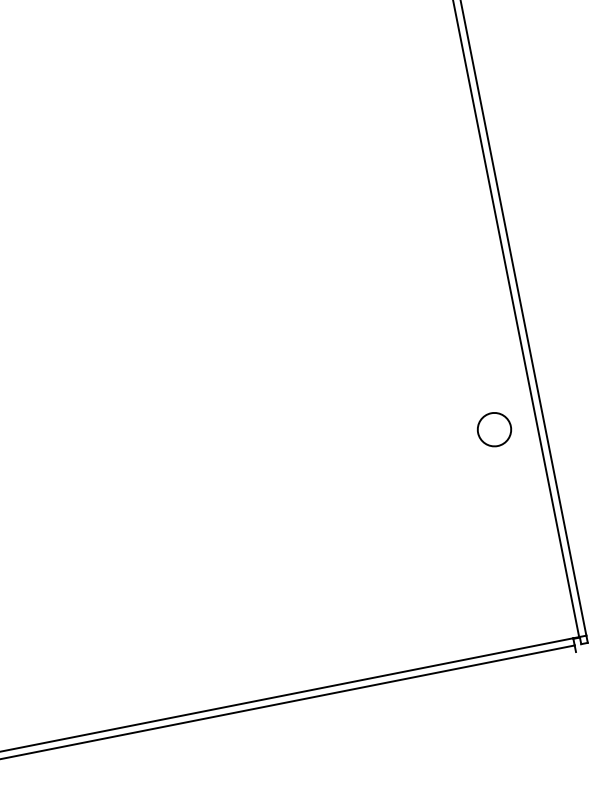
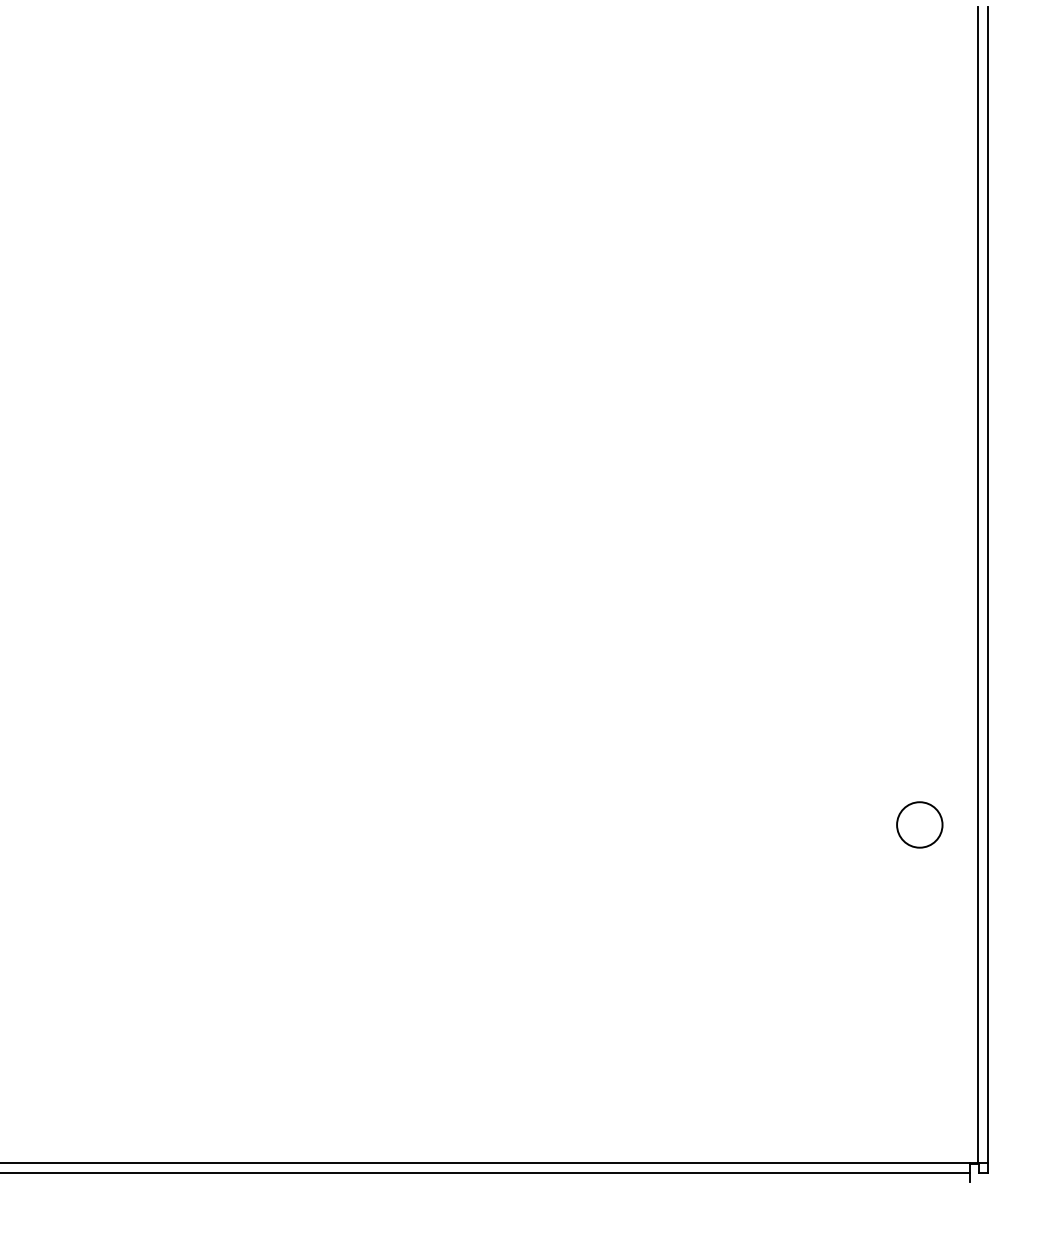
circle: (494, 429) -> (919, 824), moved

